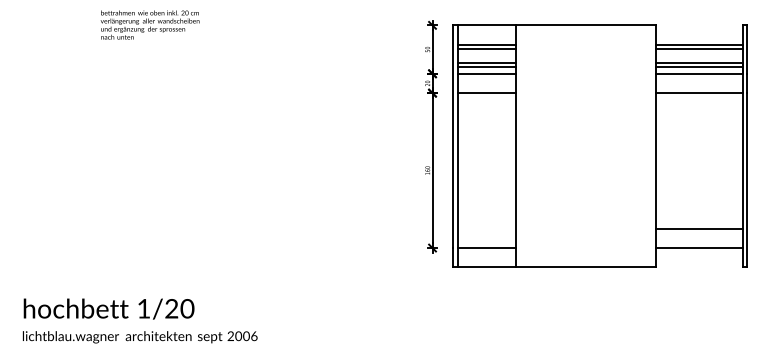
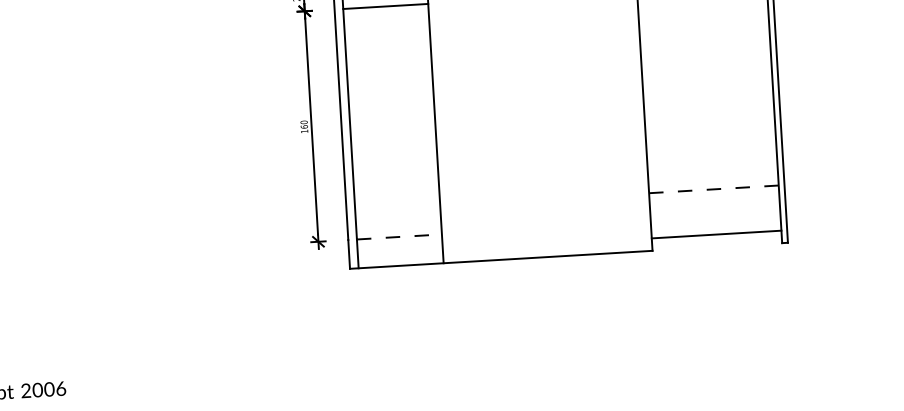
line: (699, 228) -> (713, 189), solid -> dashed
line: (486, 248) -> (398, 237), solid -> dashed
line: (699, 248) -> (716, 235), moved

